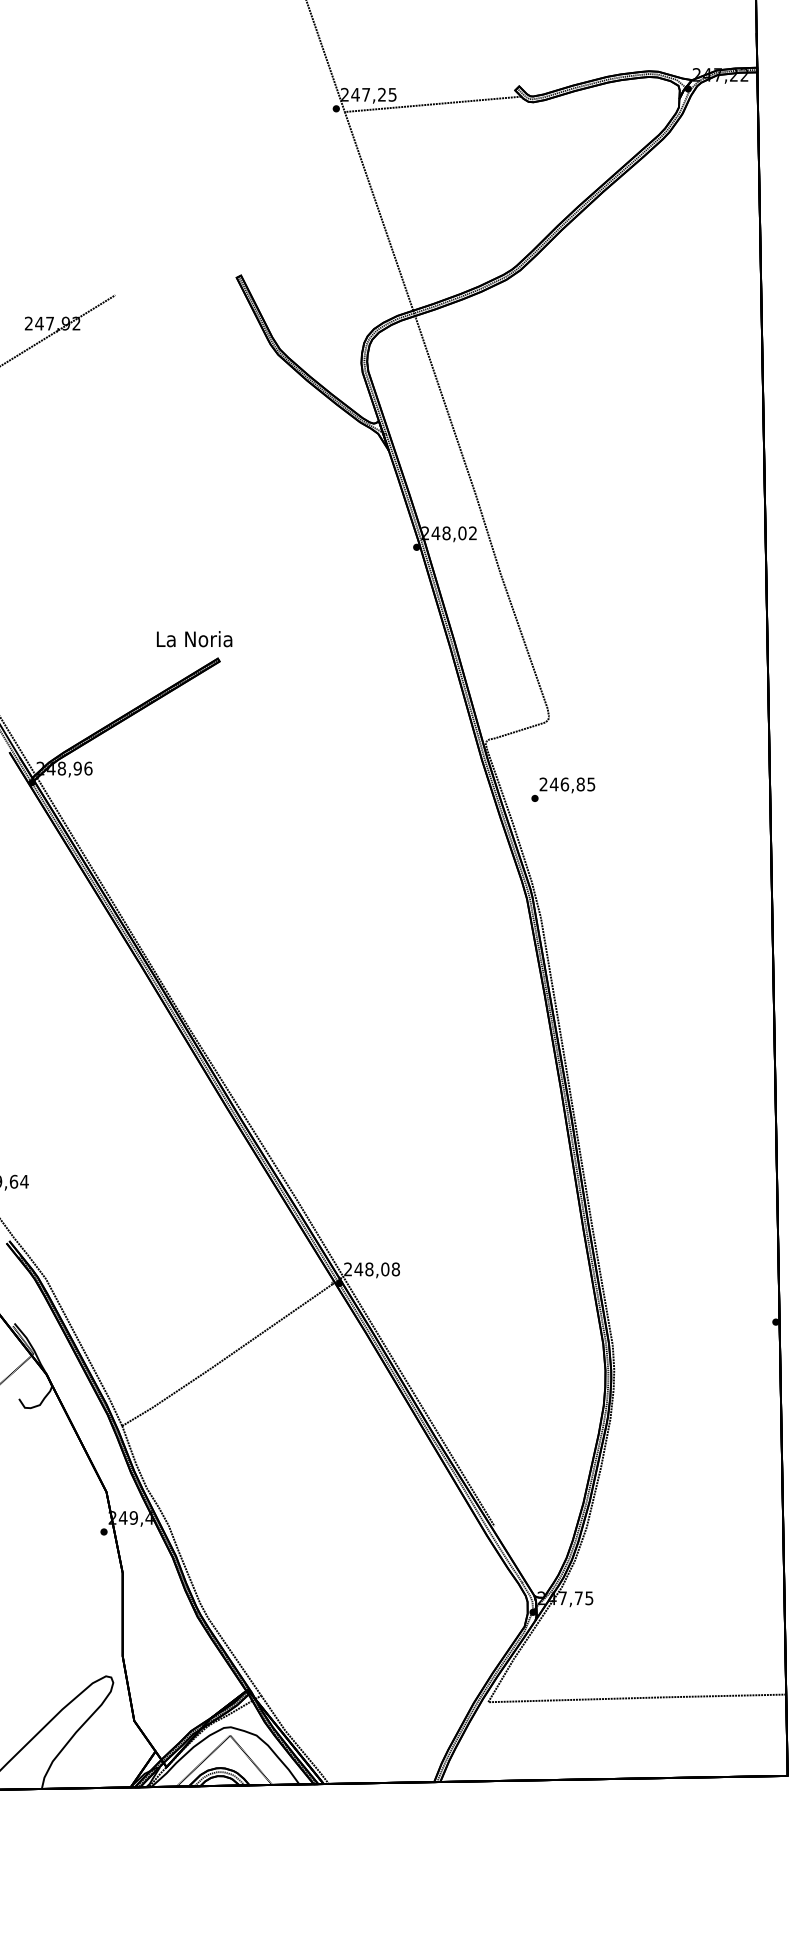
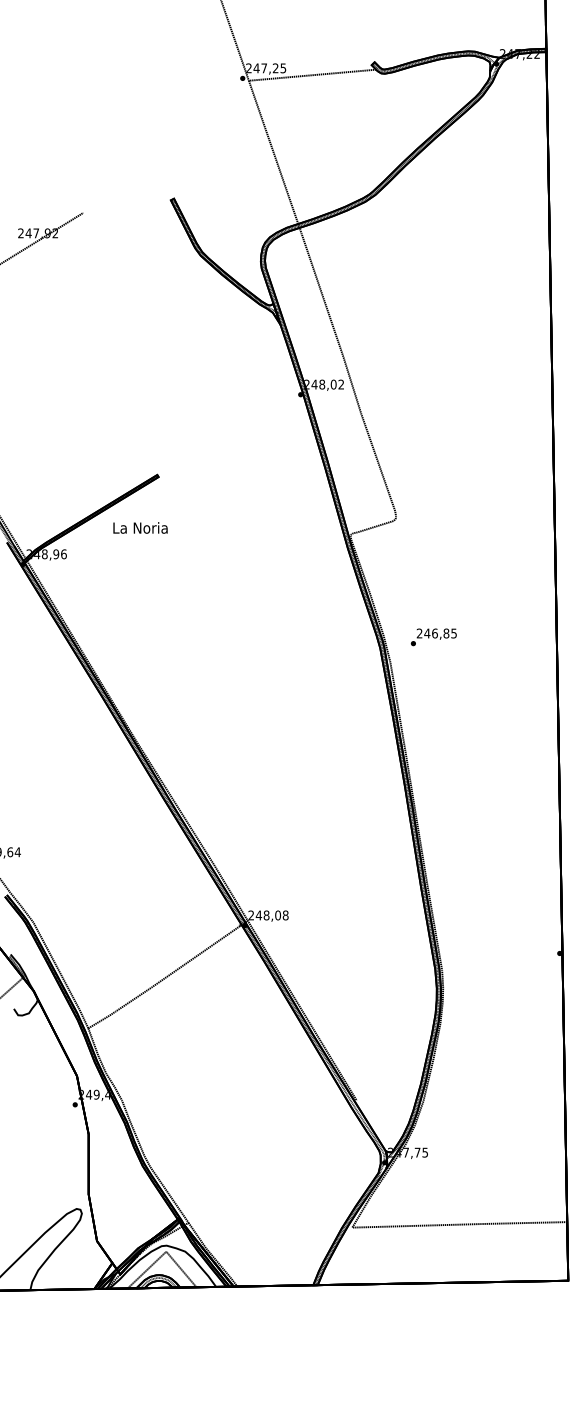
text: (194, 639) -> (140, 528), moved
text: (563, 789) -> (433, 637), moved

